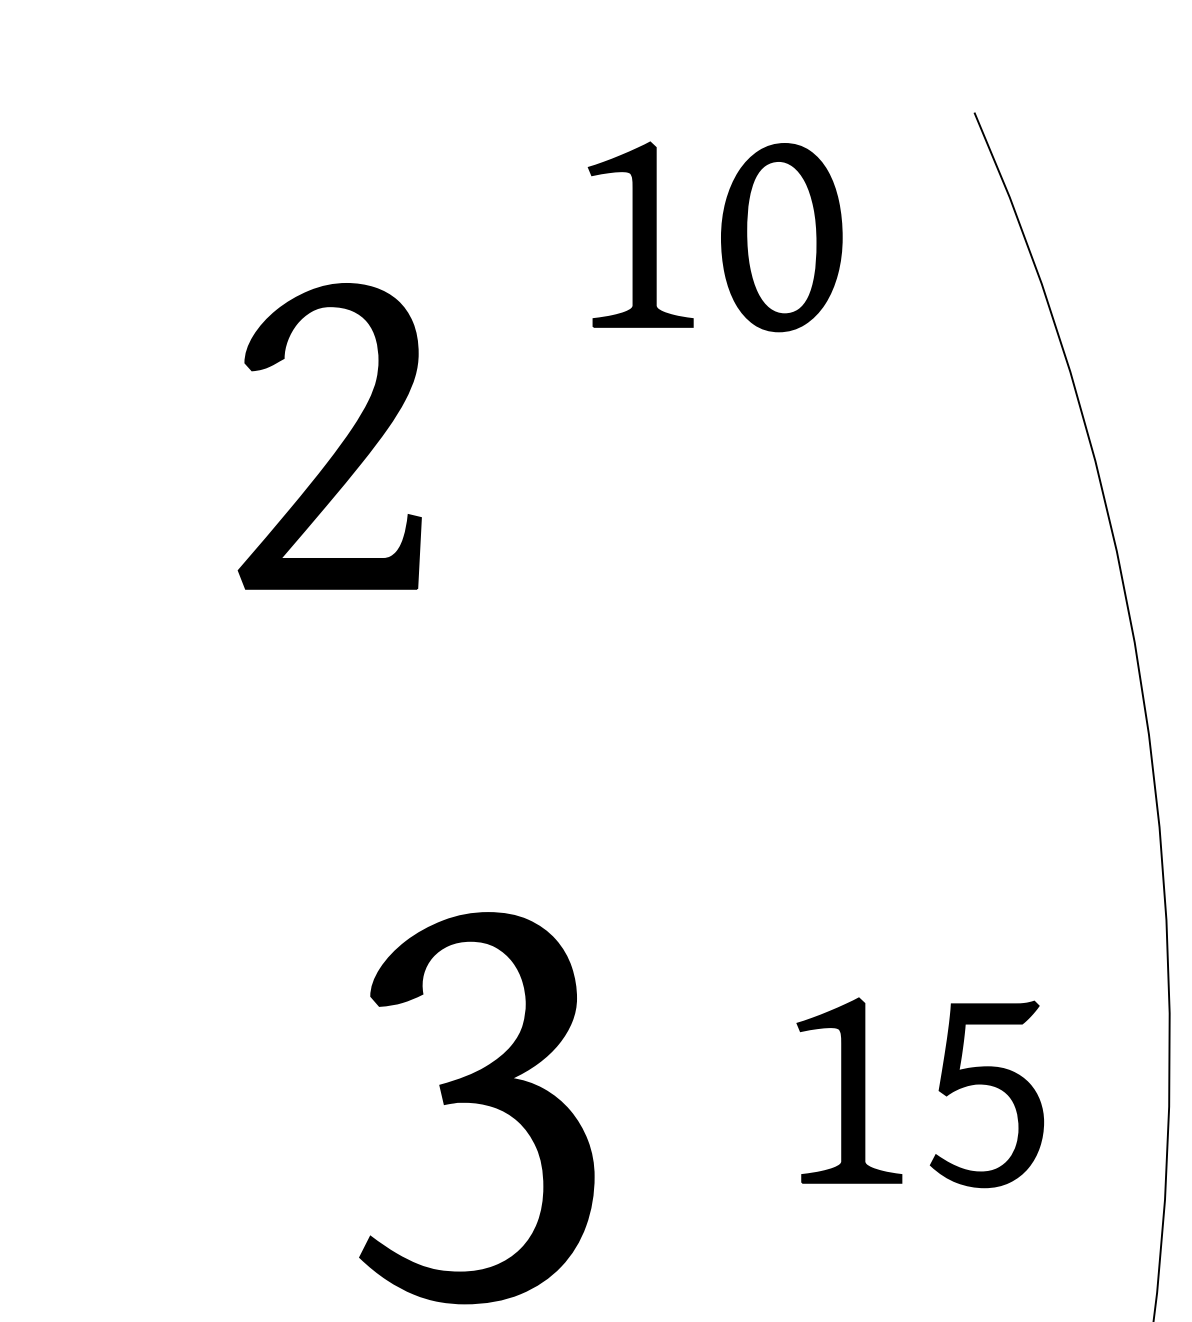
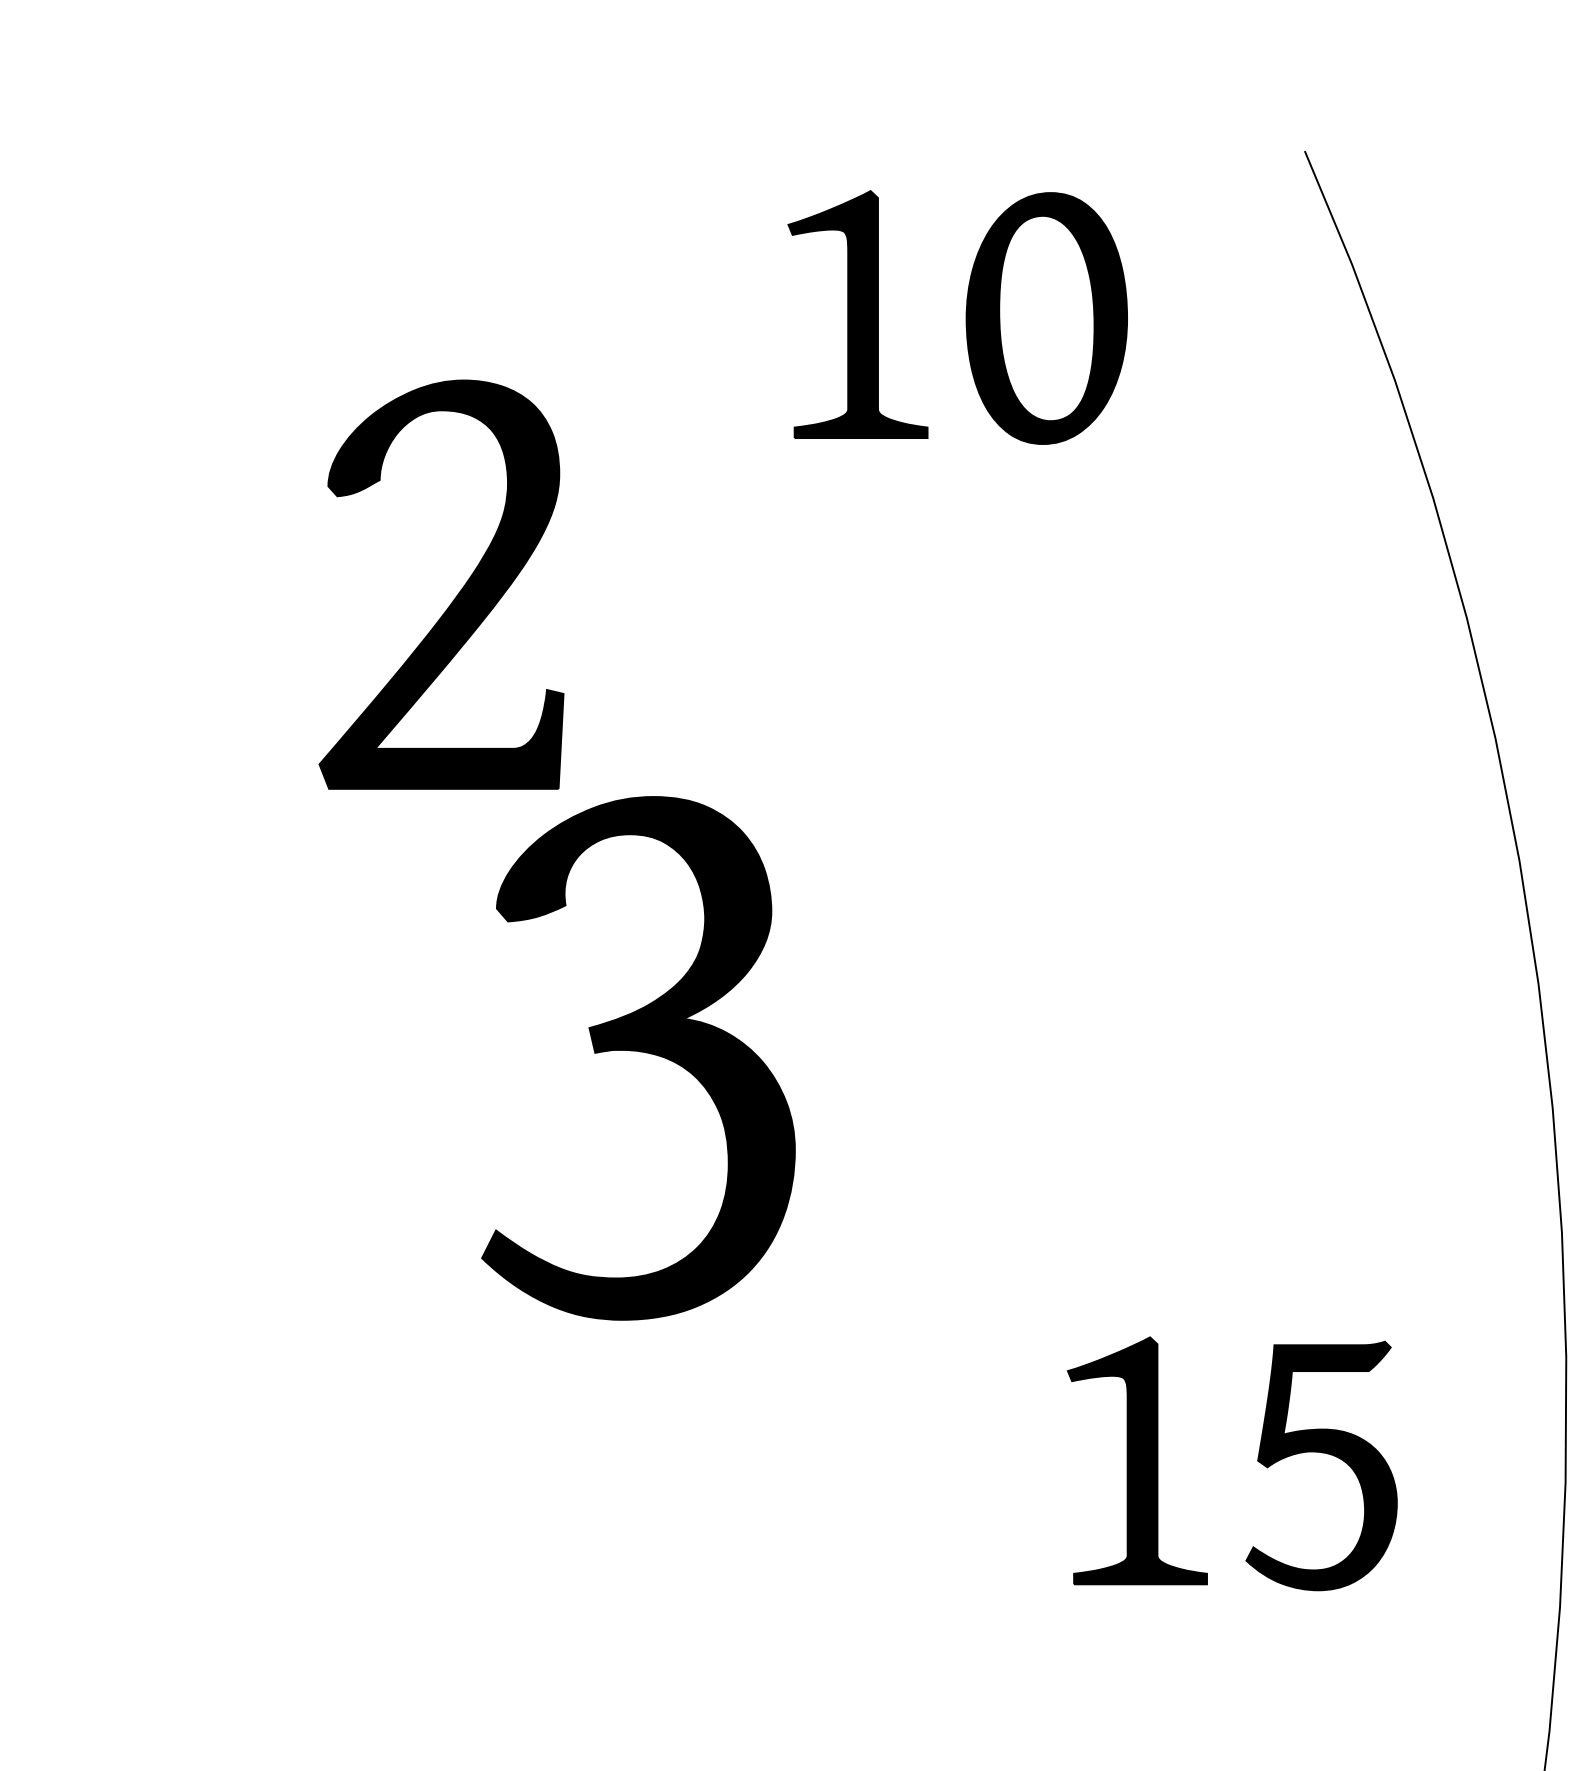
part: (478, 1103) -> (640, 1052), moved

